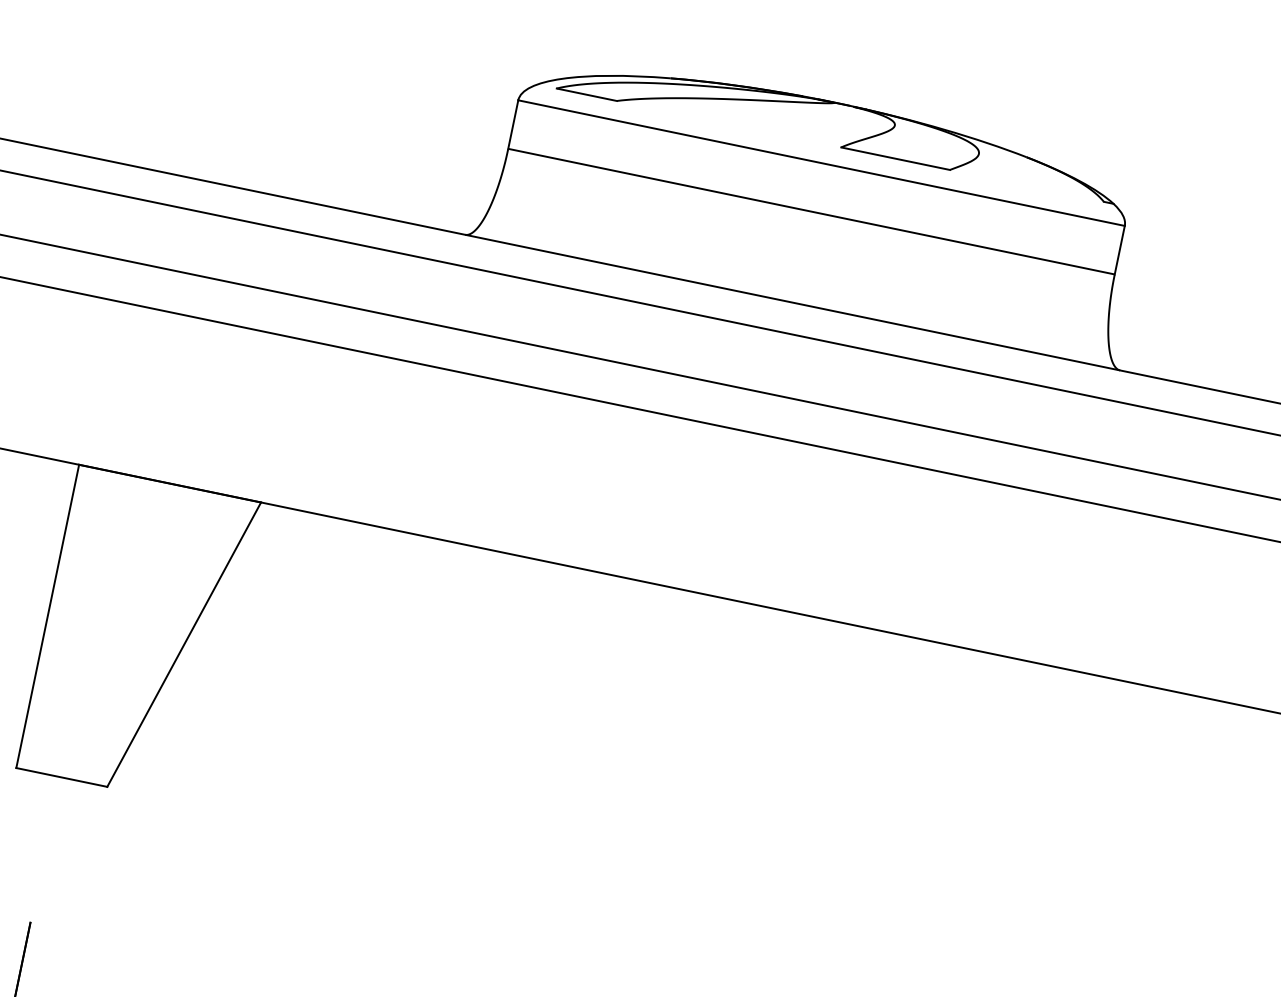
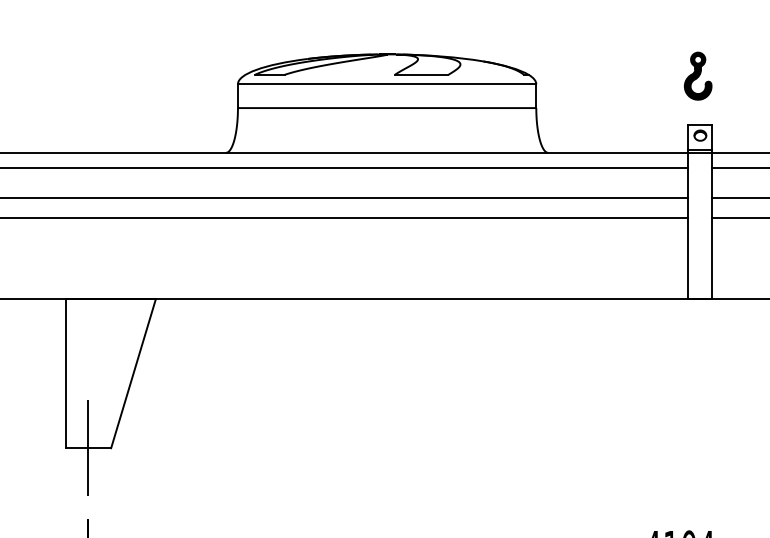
line: (61, 775) -> (88, 447), added

